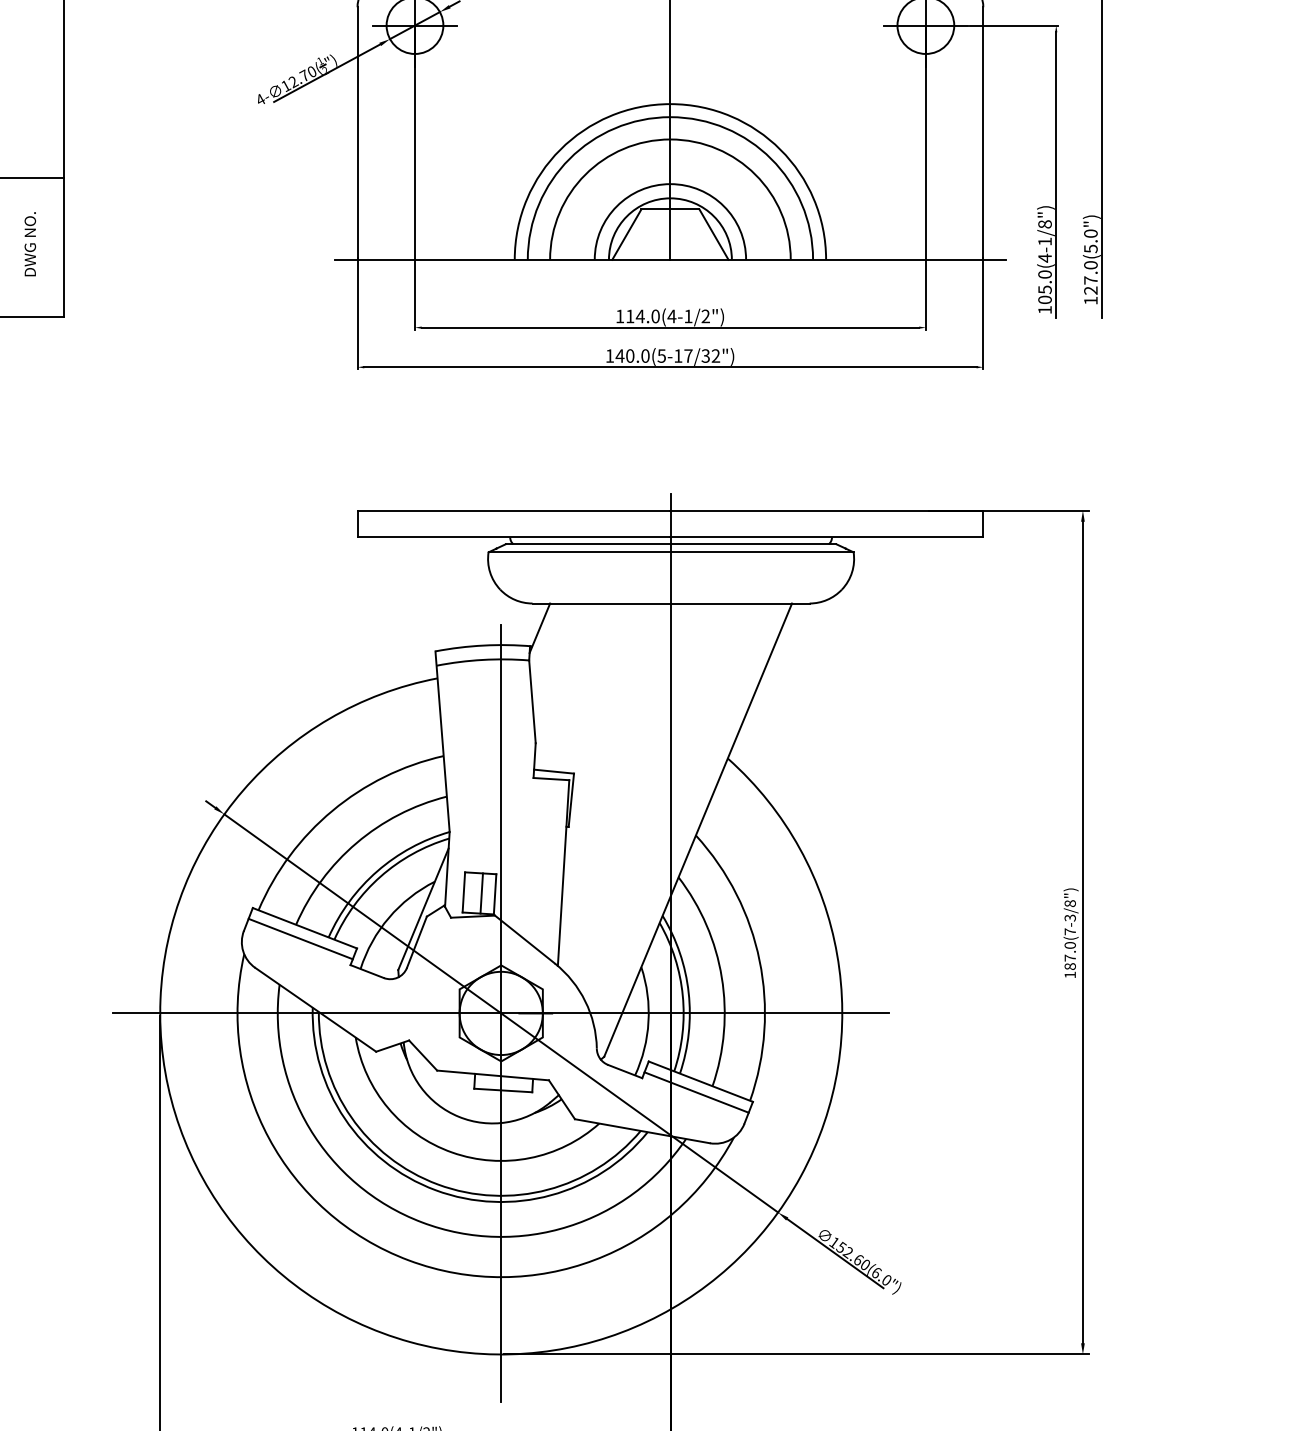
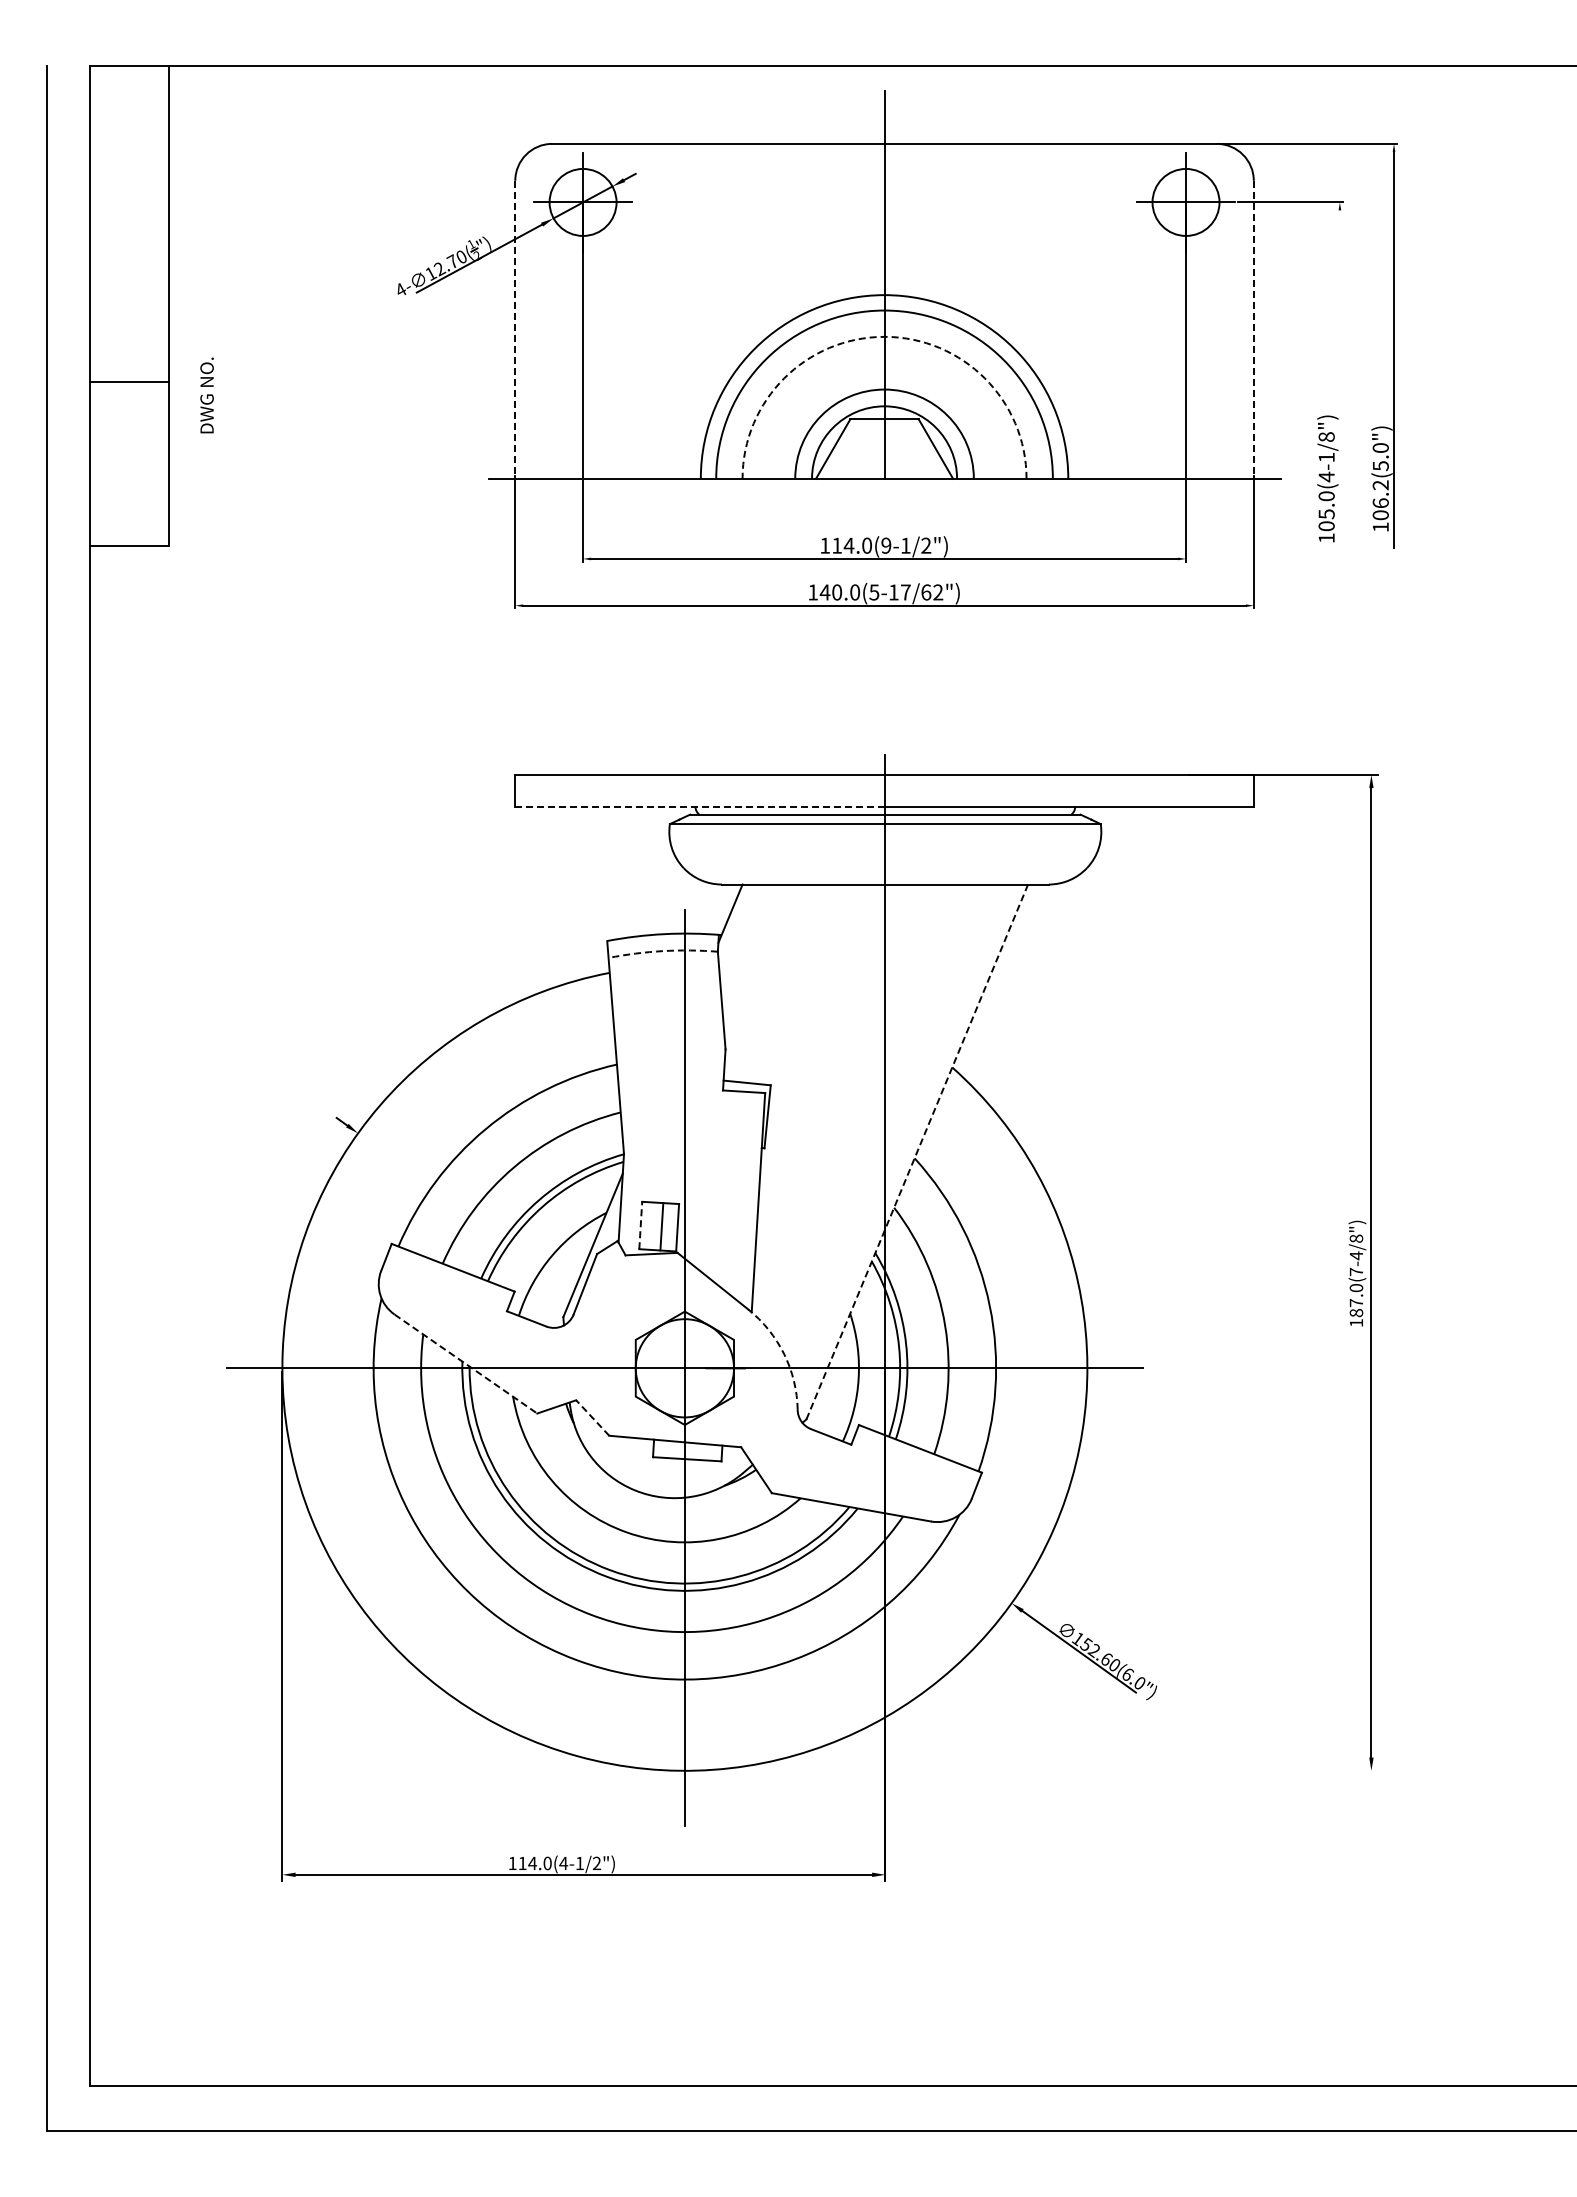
line: (357, 134) -> (515, 330), solid -> dashed
line: (983, 134) -> (1253, 330), solid -> dashed
arc: (670, 139) -> (884, 336), solid -> dashed
line: (1055, 174) -> (1339, 378), removed
text: (29, 244) -> (206, 395), moved
text: (1090, 278) -> (1380, 500), 127.0(5.0") -> 106.2(5.0")
text: (671, 316) -> (885, 545), 114.0(4-1/2") -> 114.0(9-1/2")
text: (705, 356) -> (926, 592), 140.0(5-17/32") -> 140.0(5-17/62")
line: (513, 537) -> (699, 806), solid -> dashed
arc: (483, 660) -> (663, 951), solid -> dashed
line: (698, 830) -> (917, 1152), solid -> dashed
line: (463, 892) -> (640, 1225), solid -> dashed
text: (1070, 917) -> (1356, 1255), 187.0(7-3/8") -> 187.0(7-4/8")
line: (300, 939) -> (447, 1280), removed
arc: (585, 1001) -> (784, 1354), solid -> dashed
line: (315, 1010) -> (465, 1364), solid -> dashed
line: (500, 1013) -> (684, 1368), removed
line: (422, 1055) -> (592, 1417), solid -> dashed
line: (696, 1092) -> (915, 1461), removed
line: (795, 1354) -> (1032, 1770), removed

